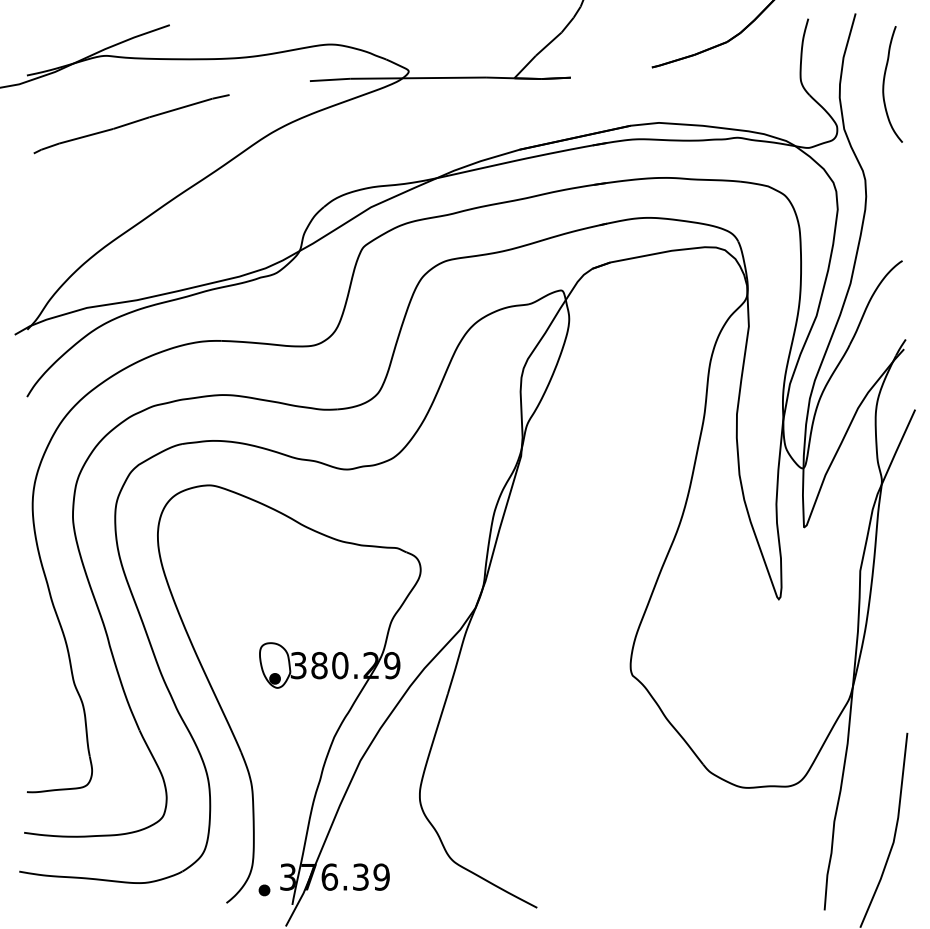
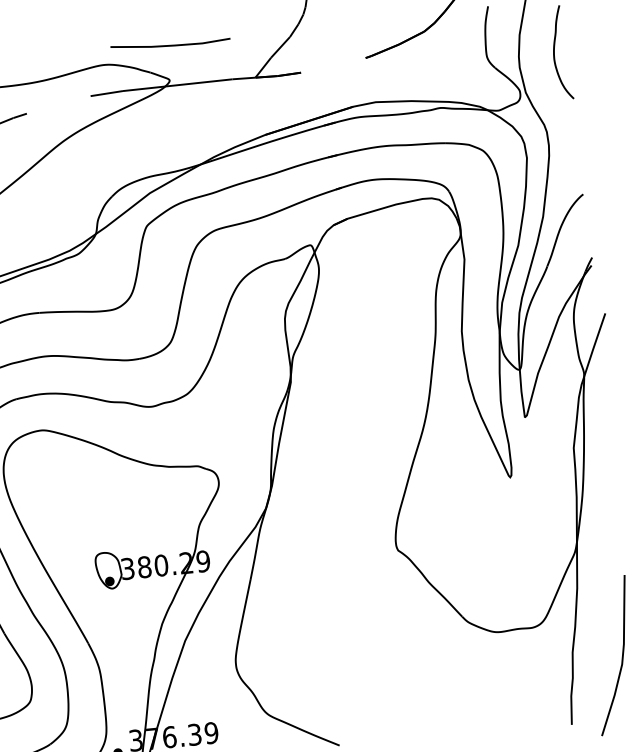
line: (414, 28) -> (170, 45), added

